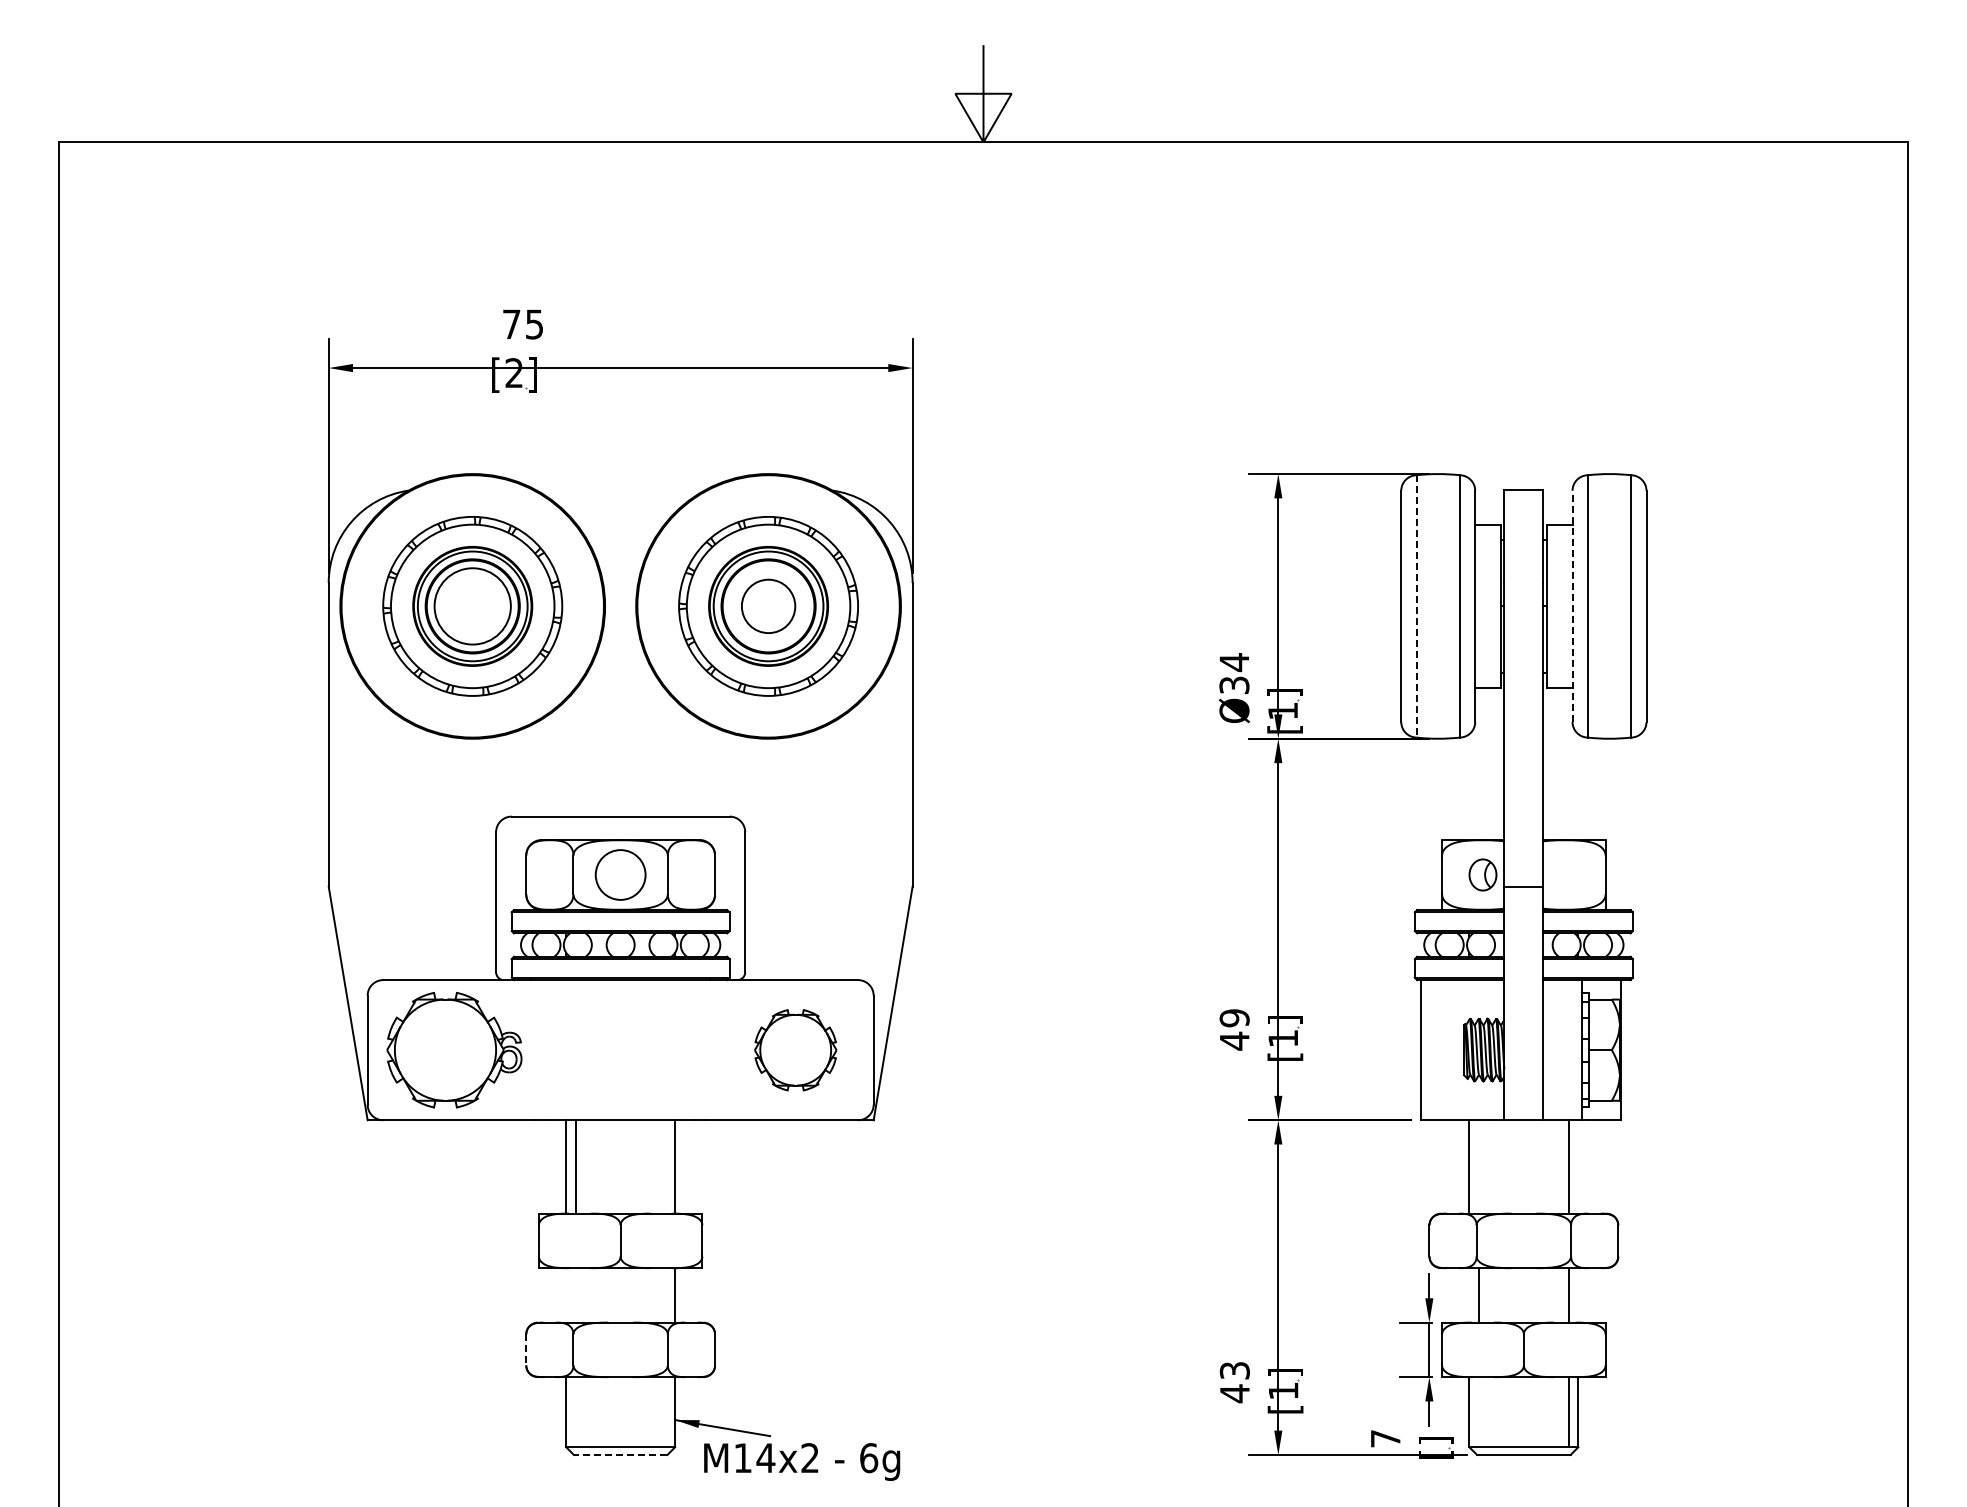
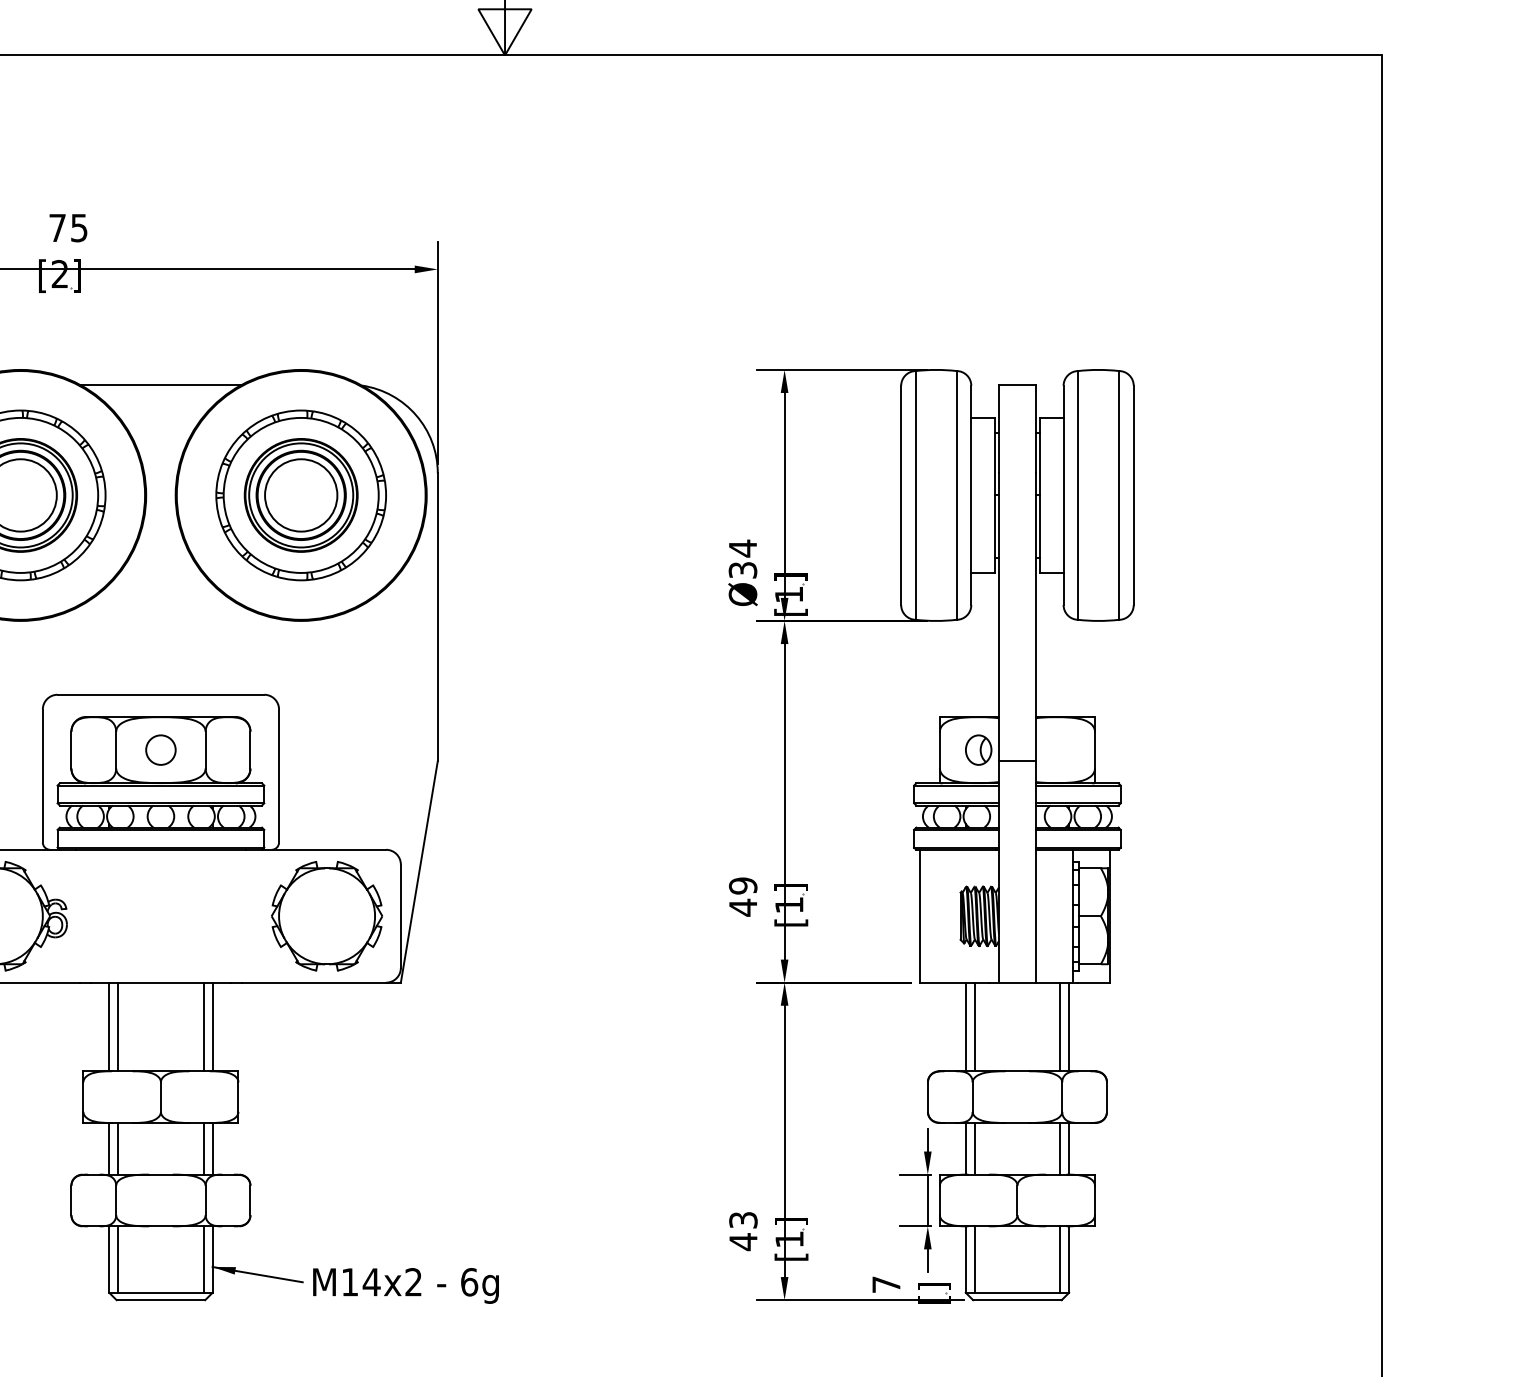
line: (620, 489) -> (160, 384), added
circle: (768, 606) -> (301, 495), size x1.43
line: (1416, 606) -> (915, 495), dashed -> solid
line: (1572, 606) -> (1063, 495), dashed -> solid
circle: (620, 874) -> (160, 749), size x0.62
part: (795, 1050) -> (326, 916), size x1.43
line: (665, 1166) -> (203, 1026), added
line: (1478, 1166) -> (974, 1026), added
line: (1578, 1166) -> (1069, 1026), added
line: (566, 1295) -> (109, 1148), added
line: (575, 1295) -> (118, 1148), added
line: (665, 1295) -> (203, 1148), added
line: (1469, 1295) -> (965, 1148), added
line: (1578, 1295) -> (1069, 1148), added
line: (526, 1349) -> (71, 1200), dashed -> solid
line: (575, 1412) -> (118, 1259), added
line: (665, 1412) -> (203, 1259), added
line: (1478, 1412) -> (974, 1259), added
line: (620, 1455) -> (160, 1300), dashed -> solid
text: (802, 1461) -> (406, 1285), moved

